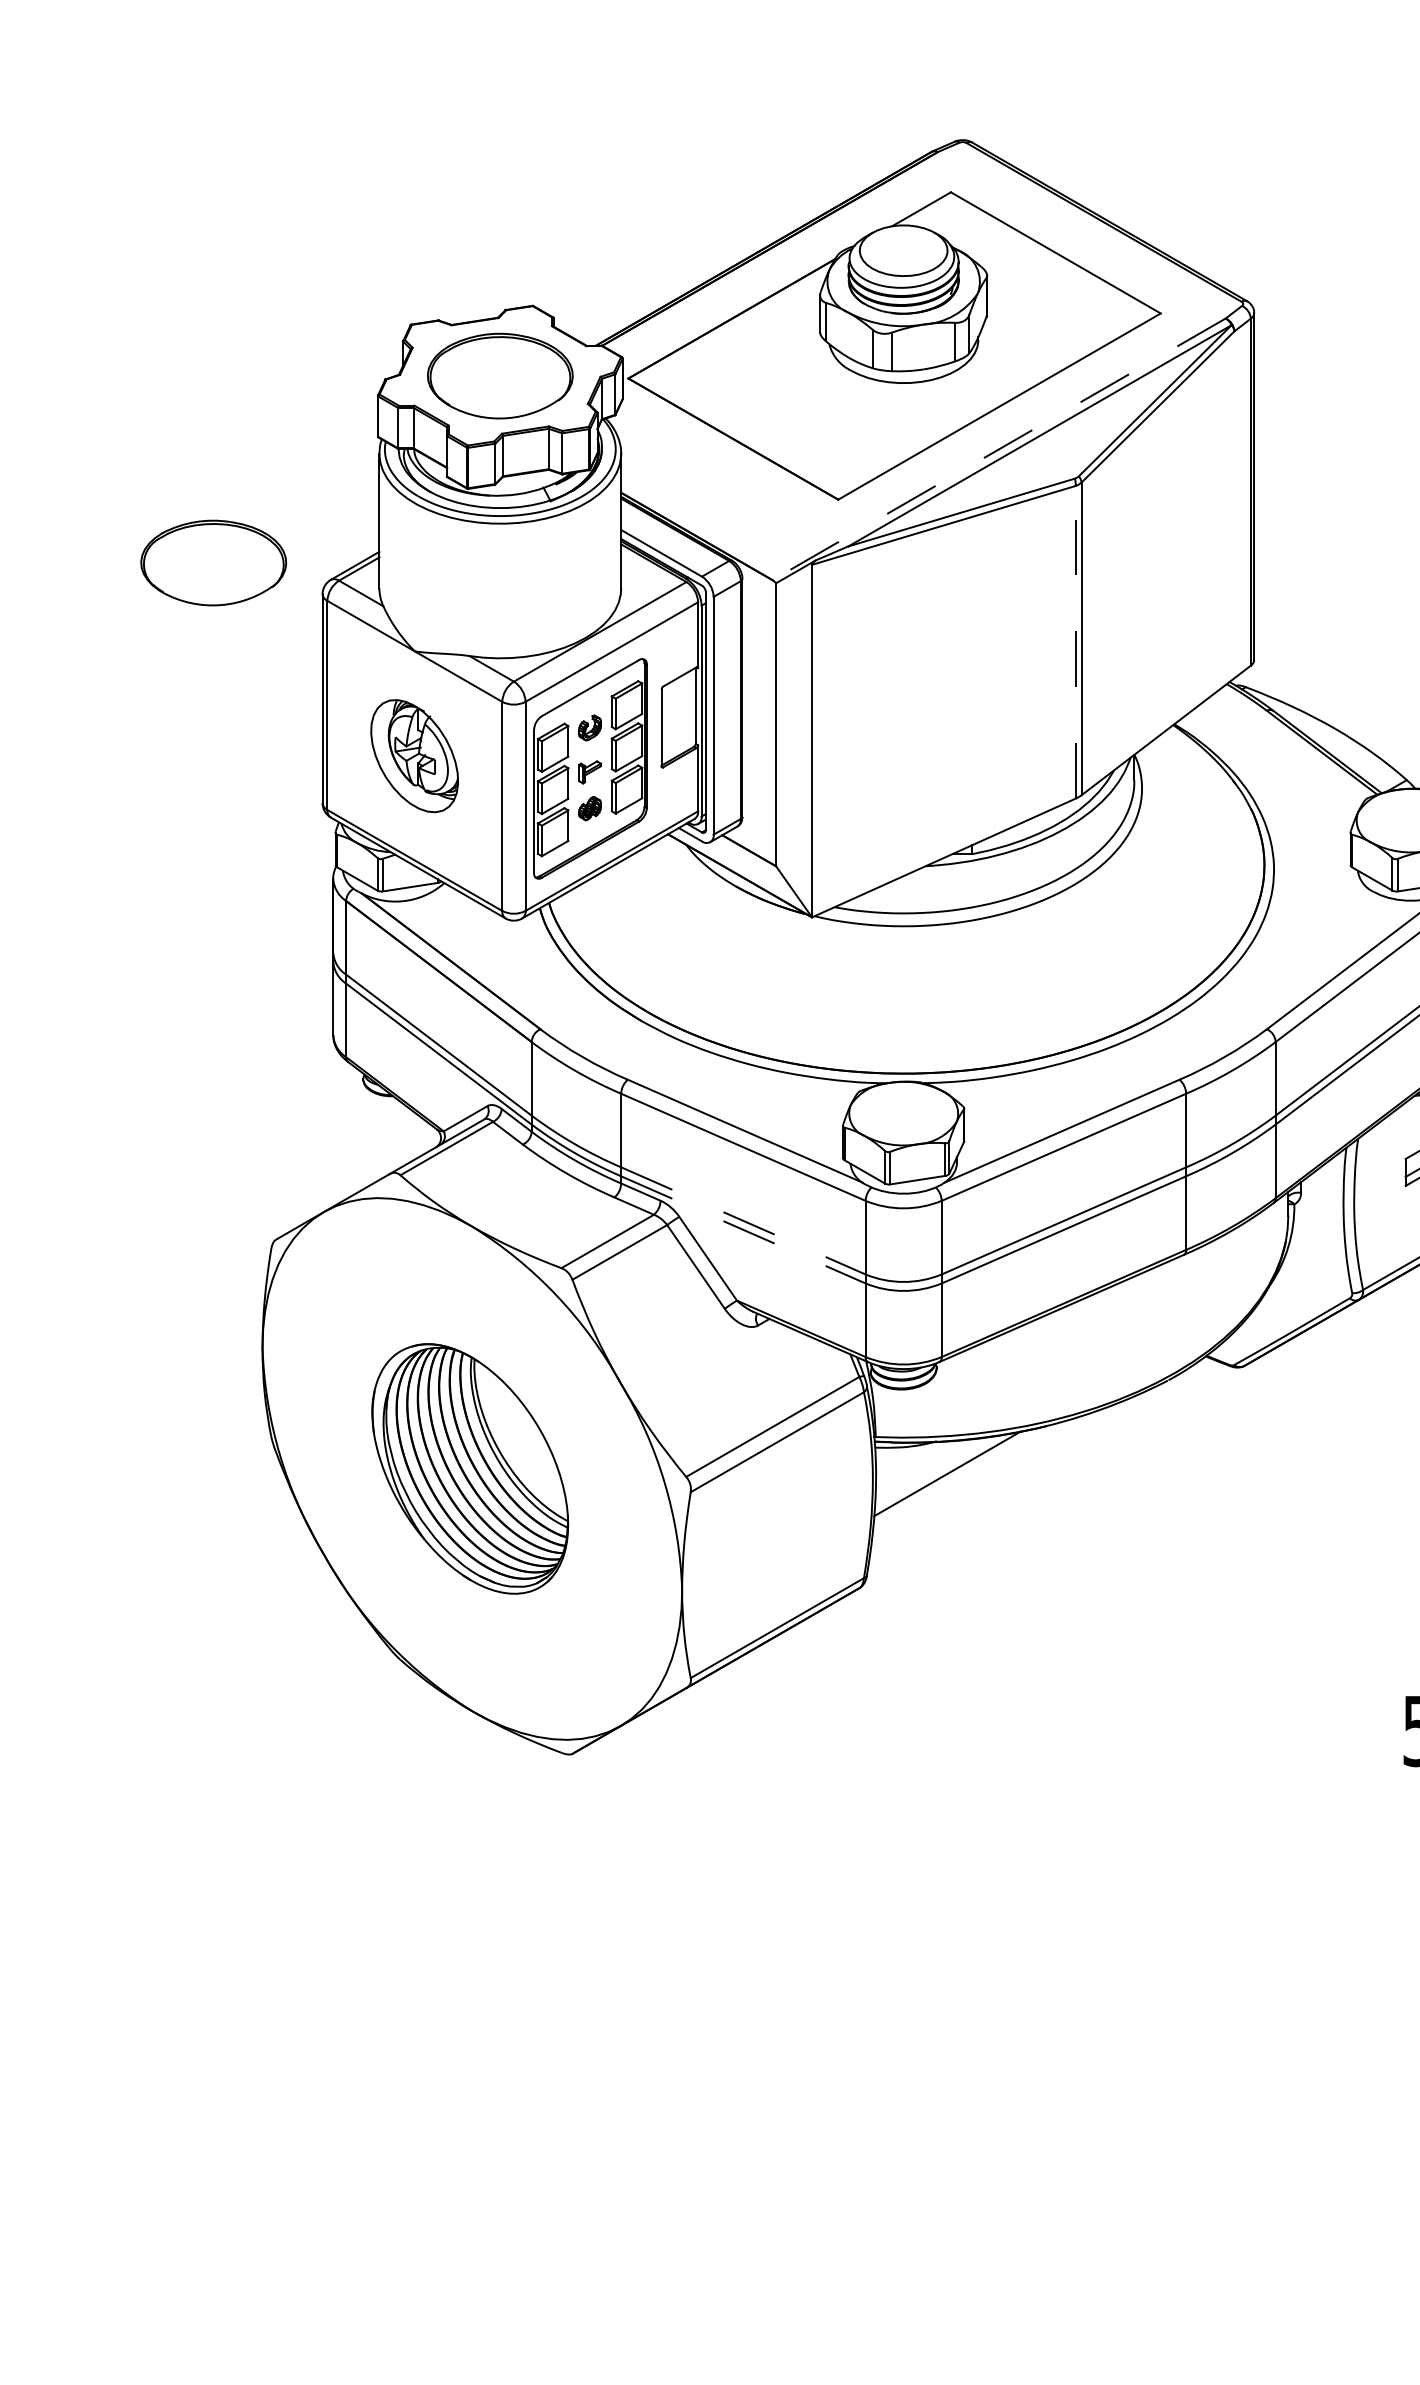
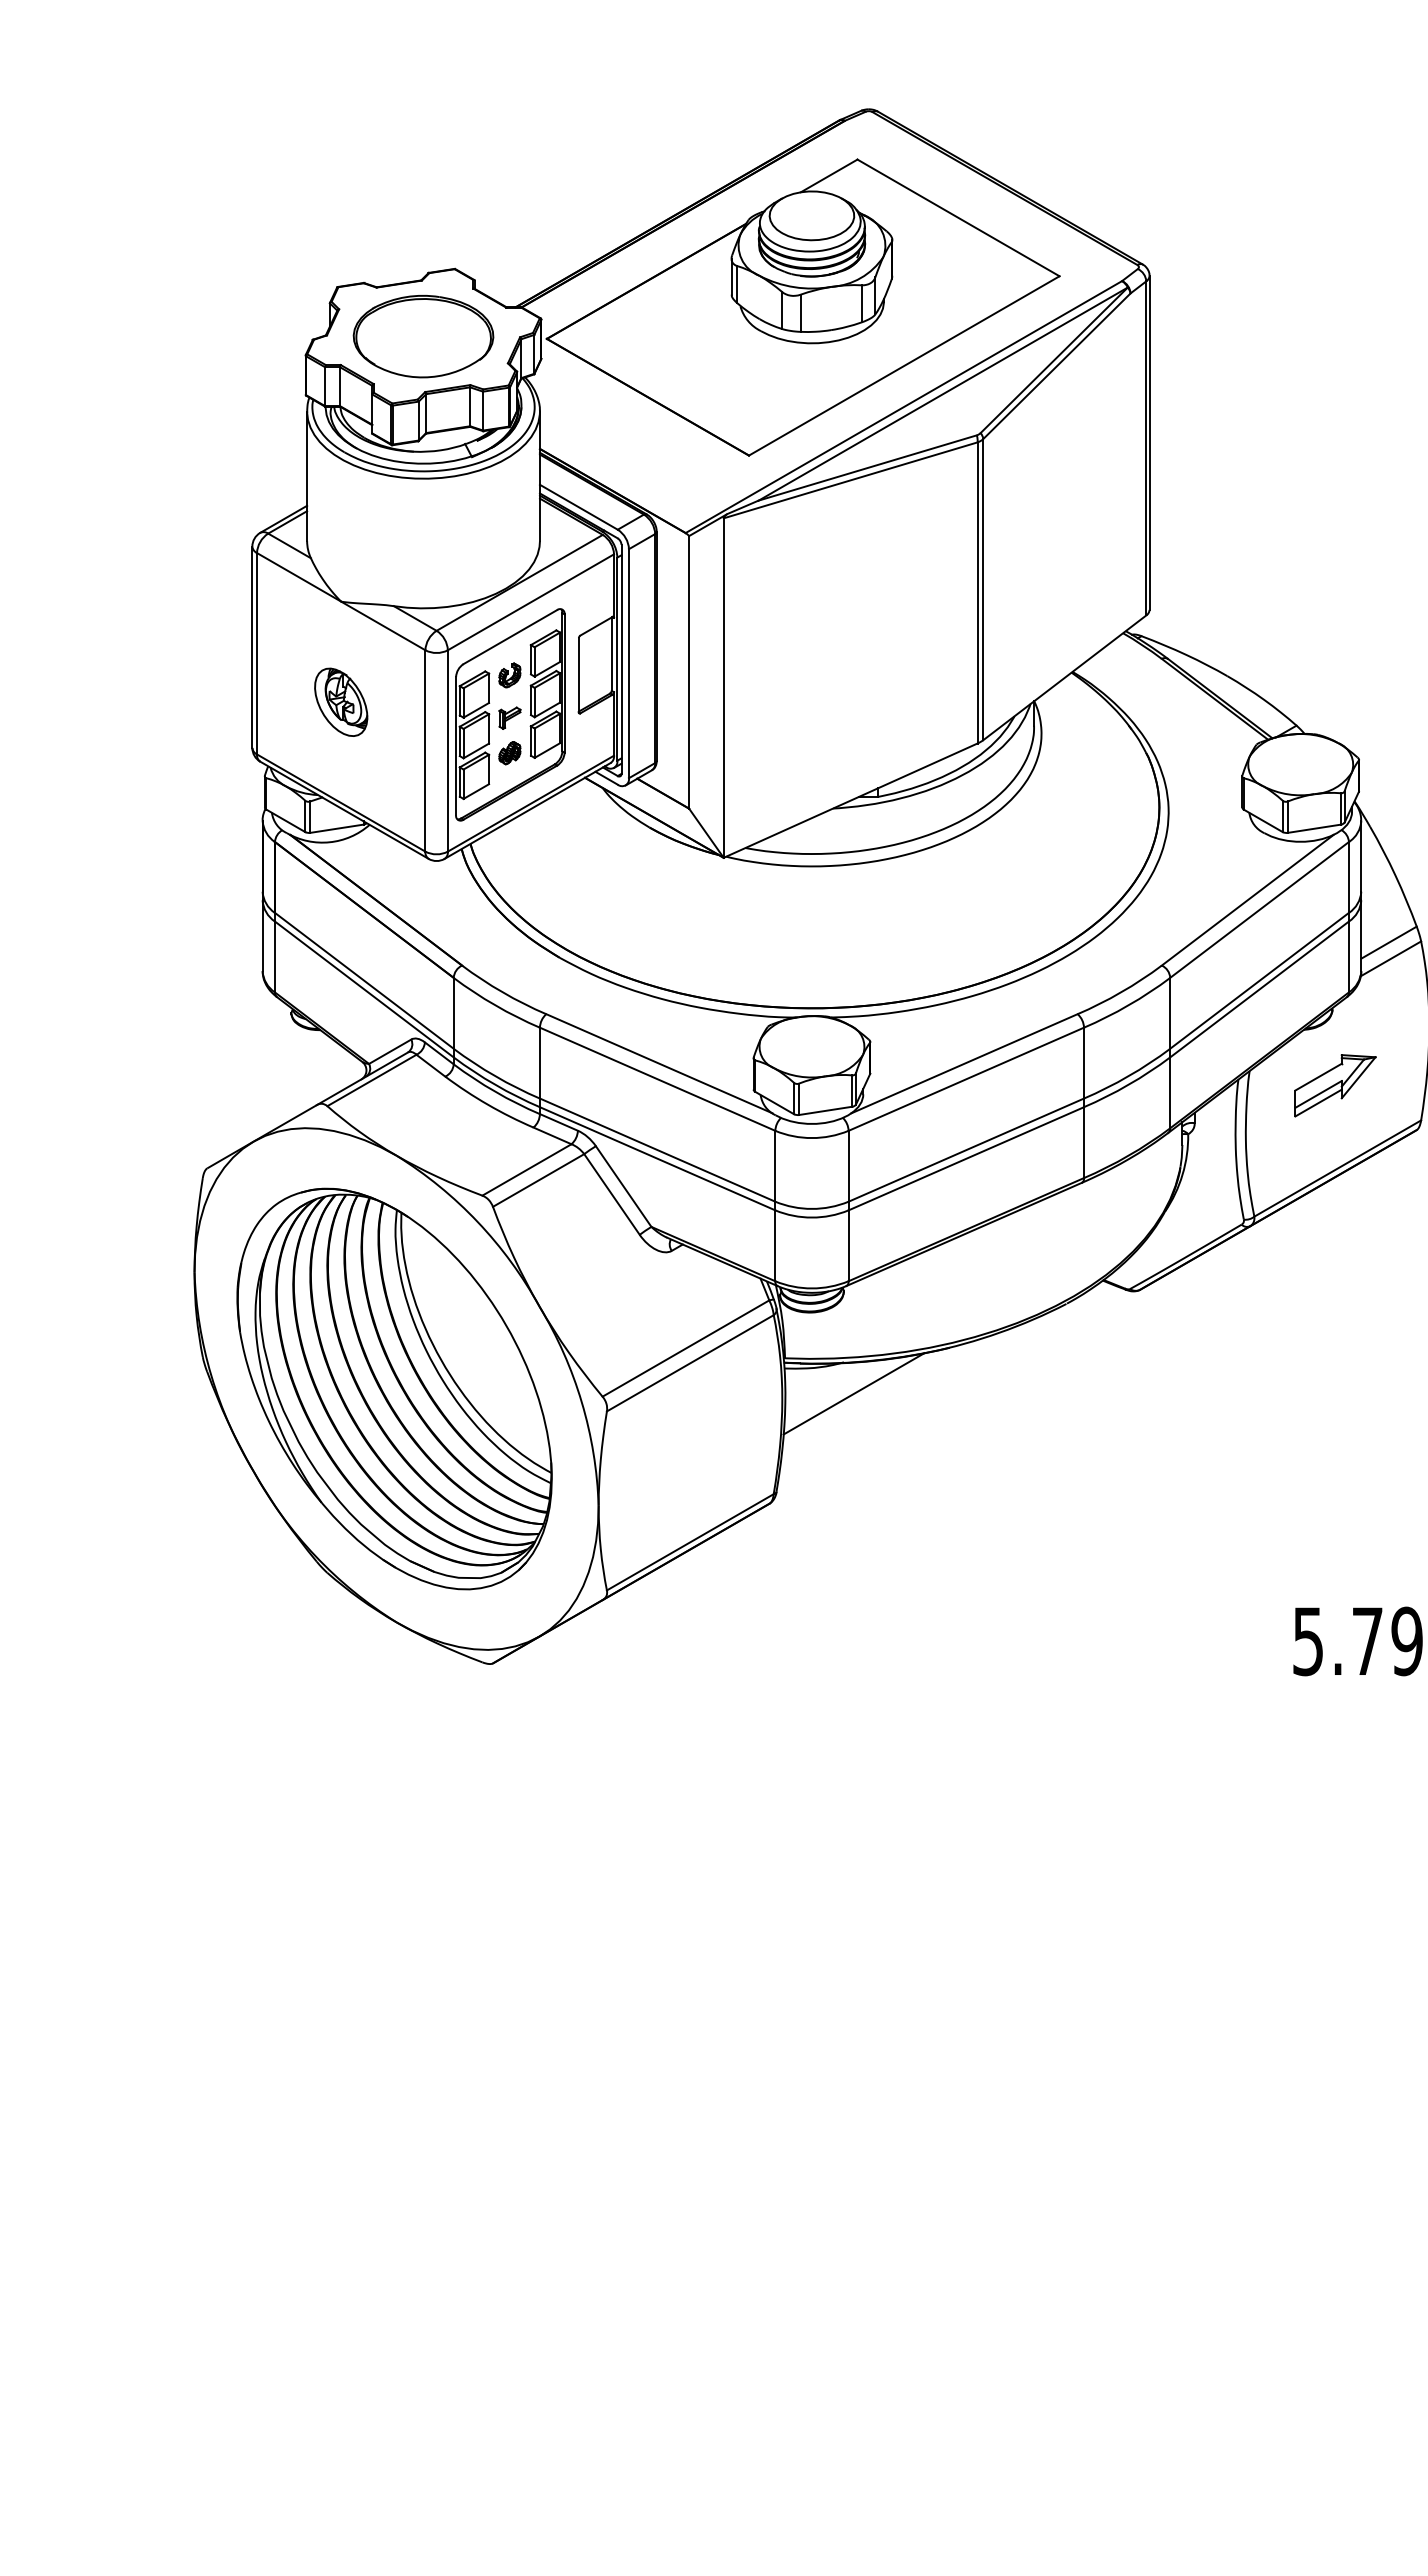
line: (998, 449) -> (903, 407), dashed -> solid
part: (213, 562) -> (147, 516), removed
line: (1075, 641) -> (977, 592), dashed -> solid
part: (415, 755) -> (341, 701), size x0.62
line: (743, 1221) -> (657, 1150), dashed -> solid
line: (743, 1229) -> (657, 1158), dashed -> solid
part: (470, 1468) -> (394, 1388), size x1.67

